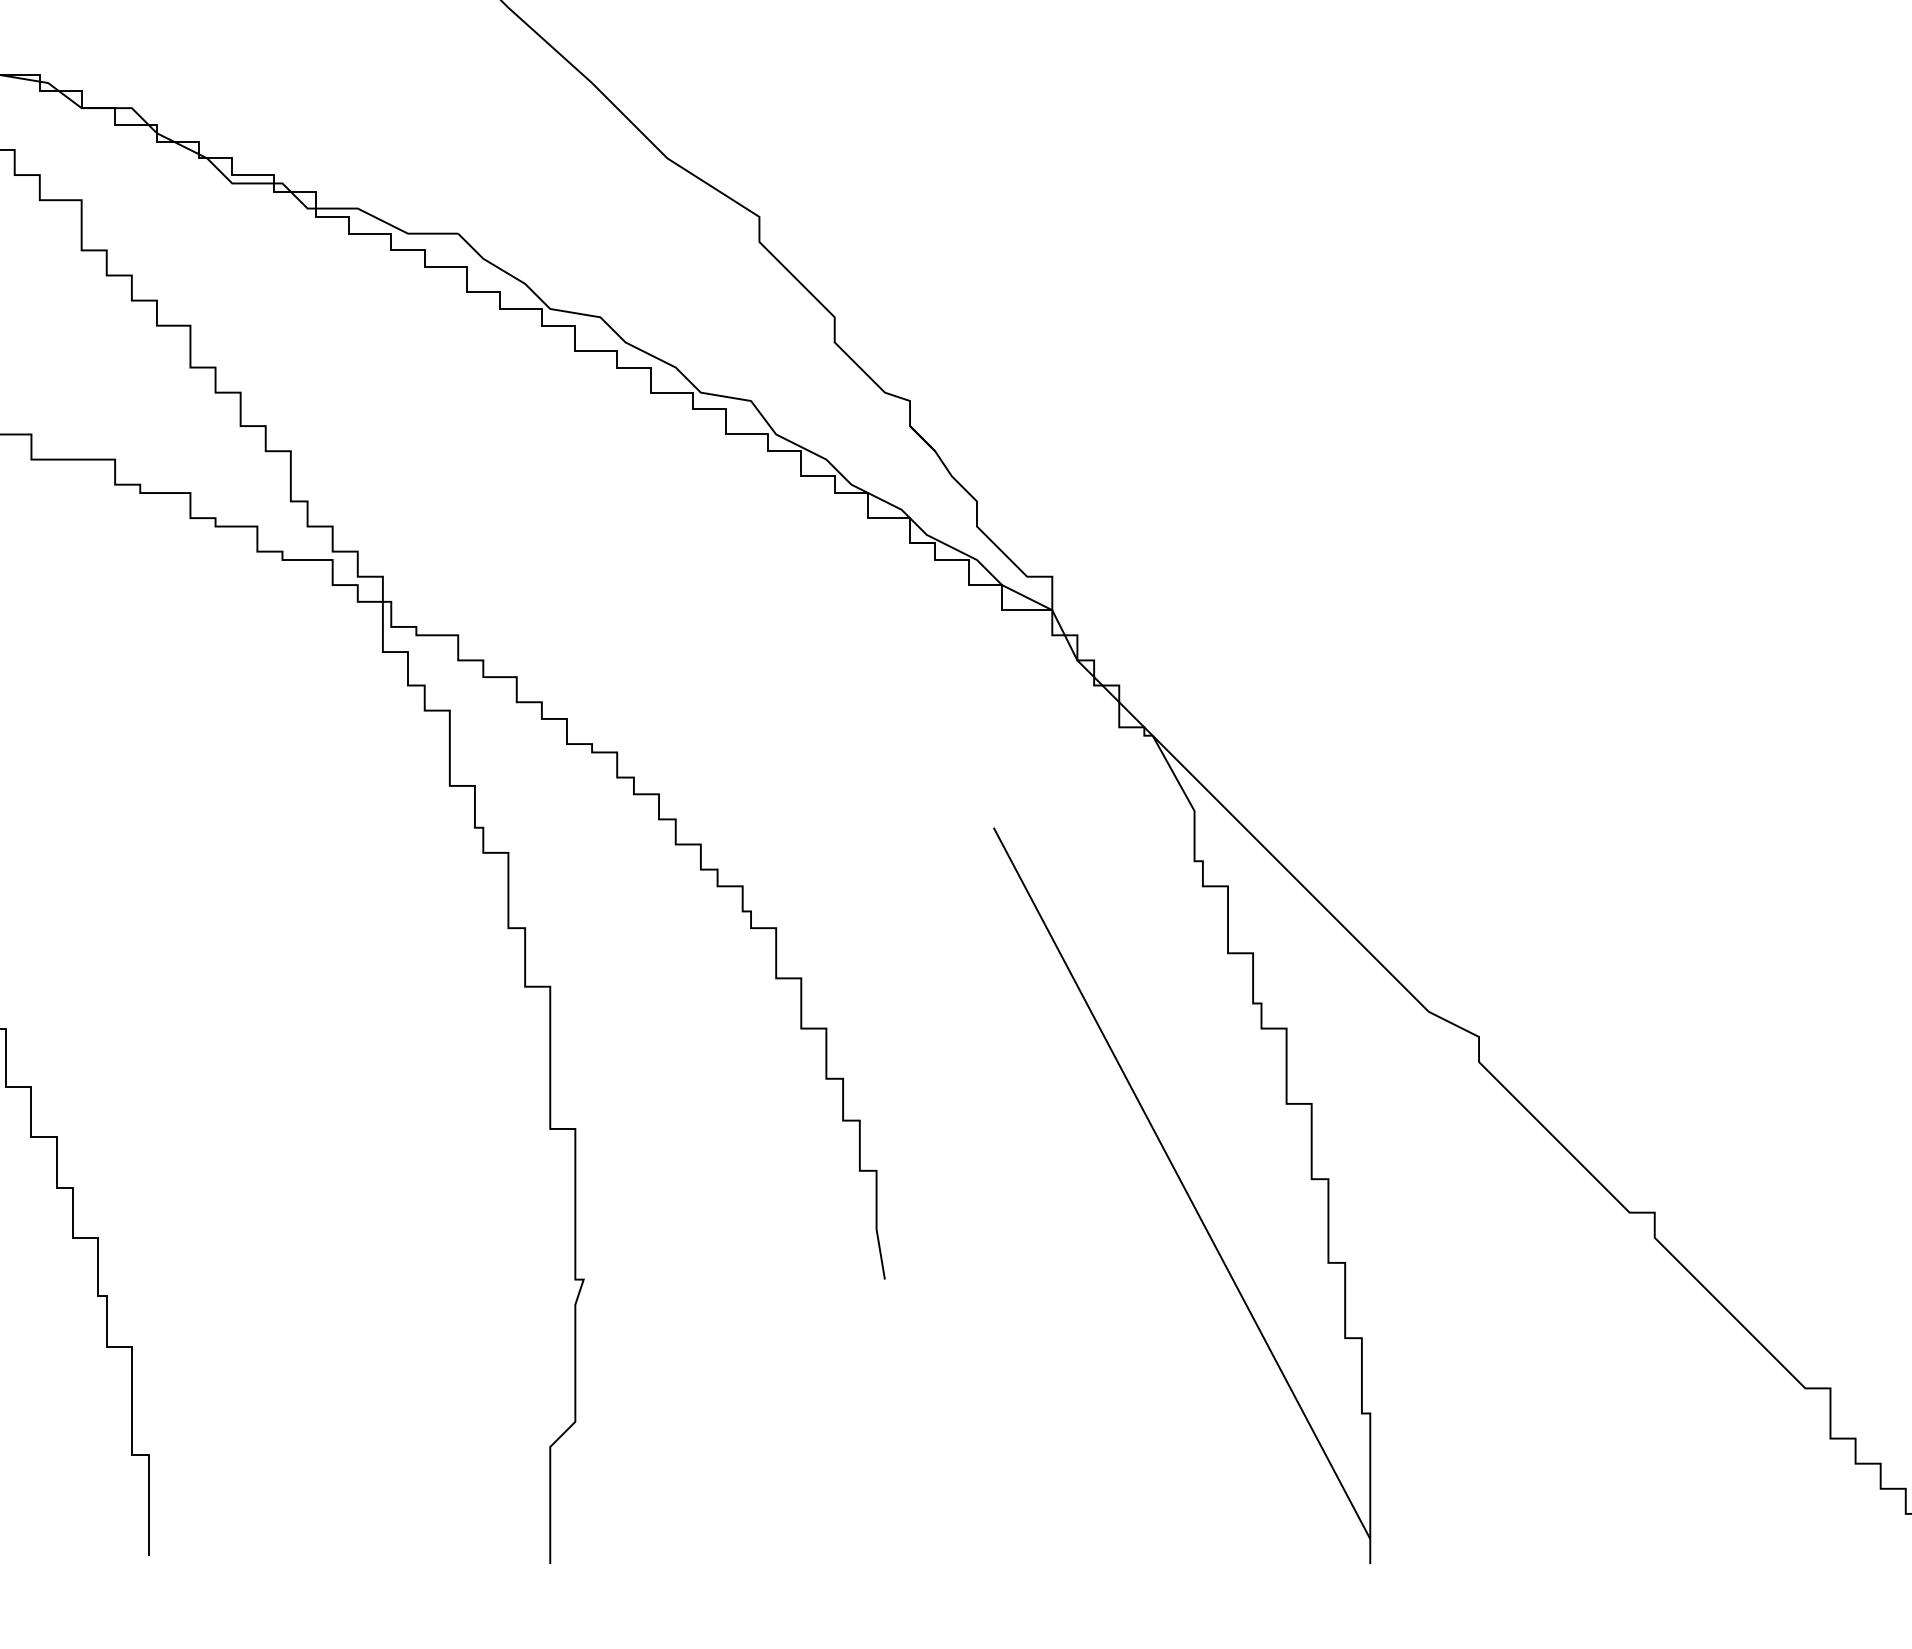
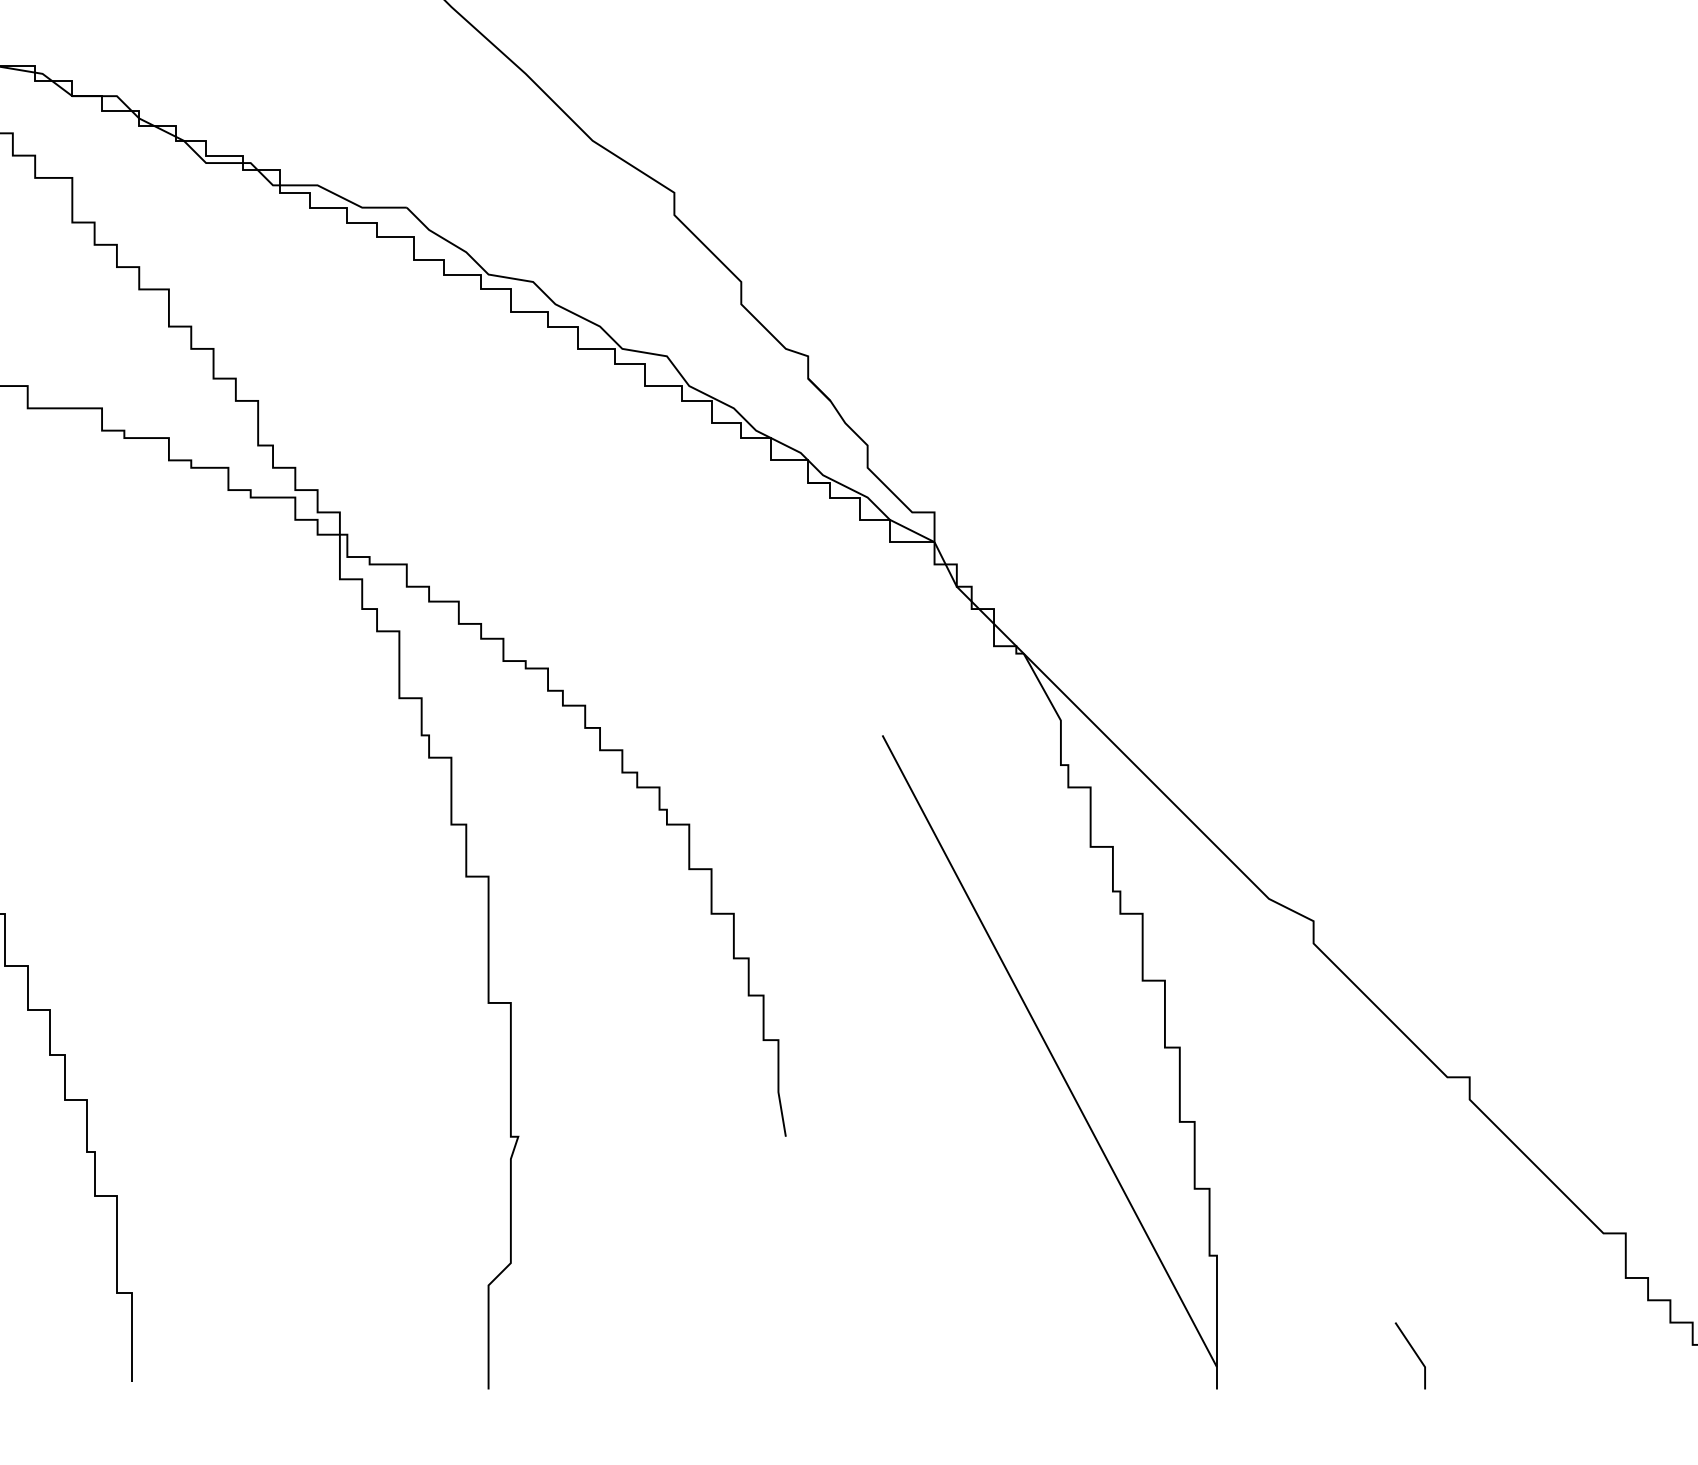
line: (1591, 1521) -> (1413, 1351), added

